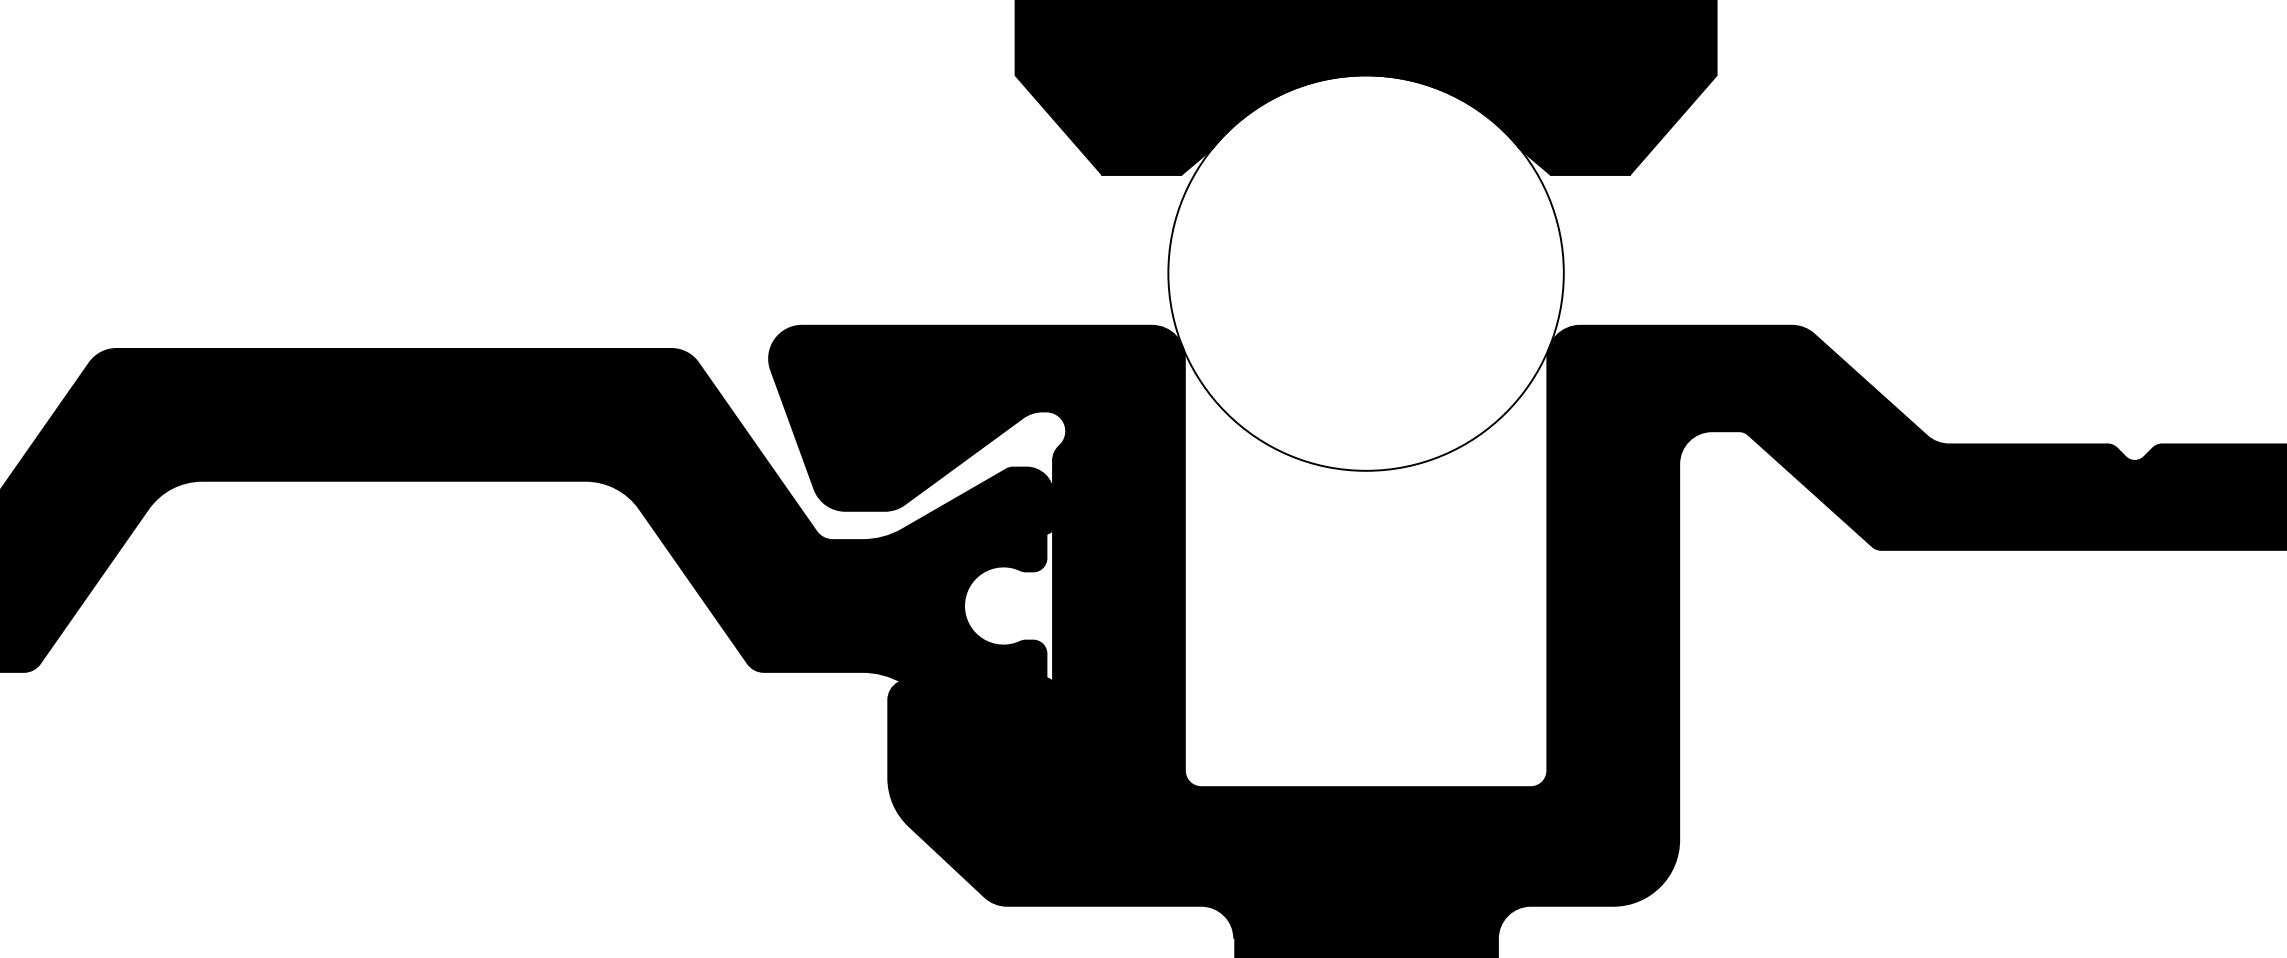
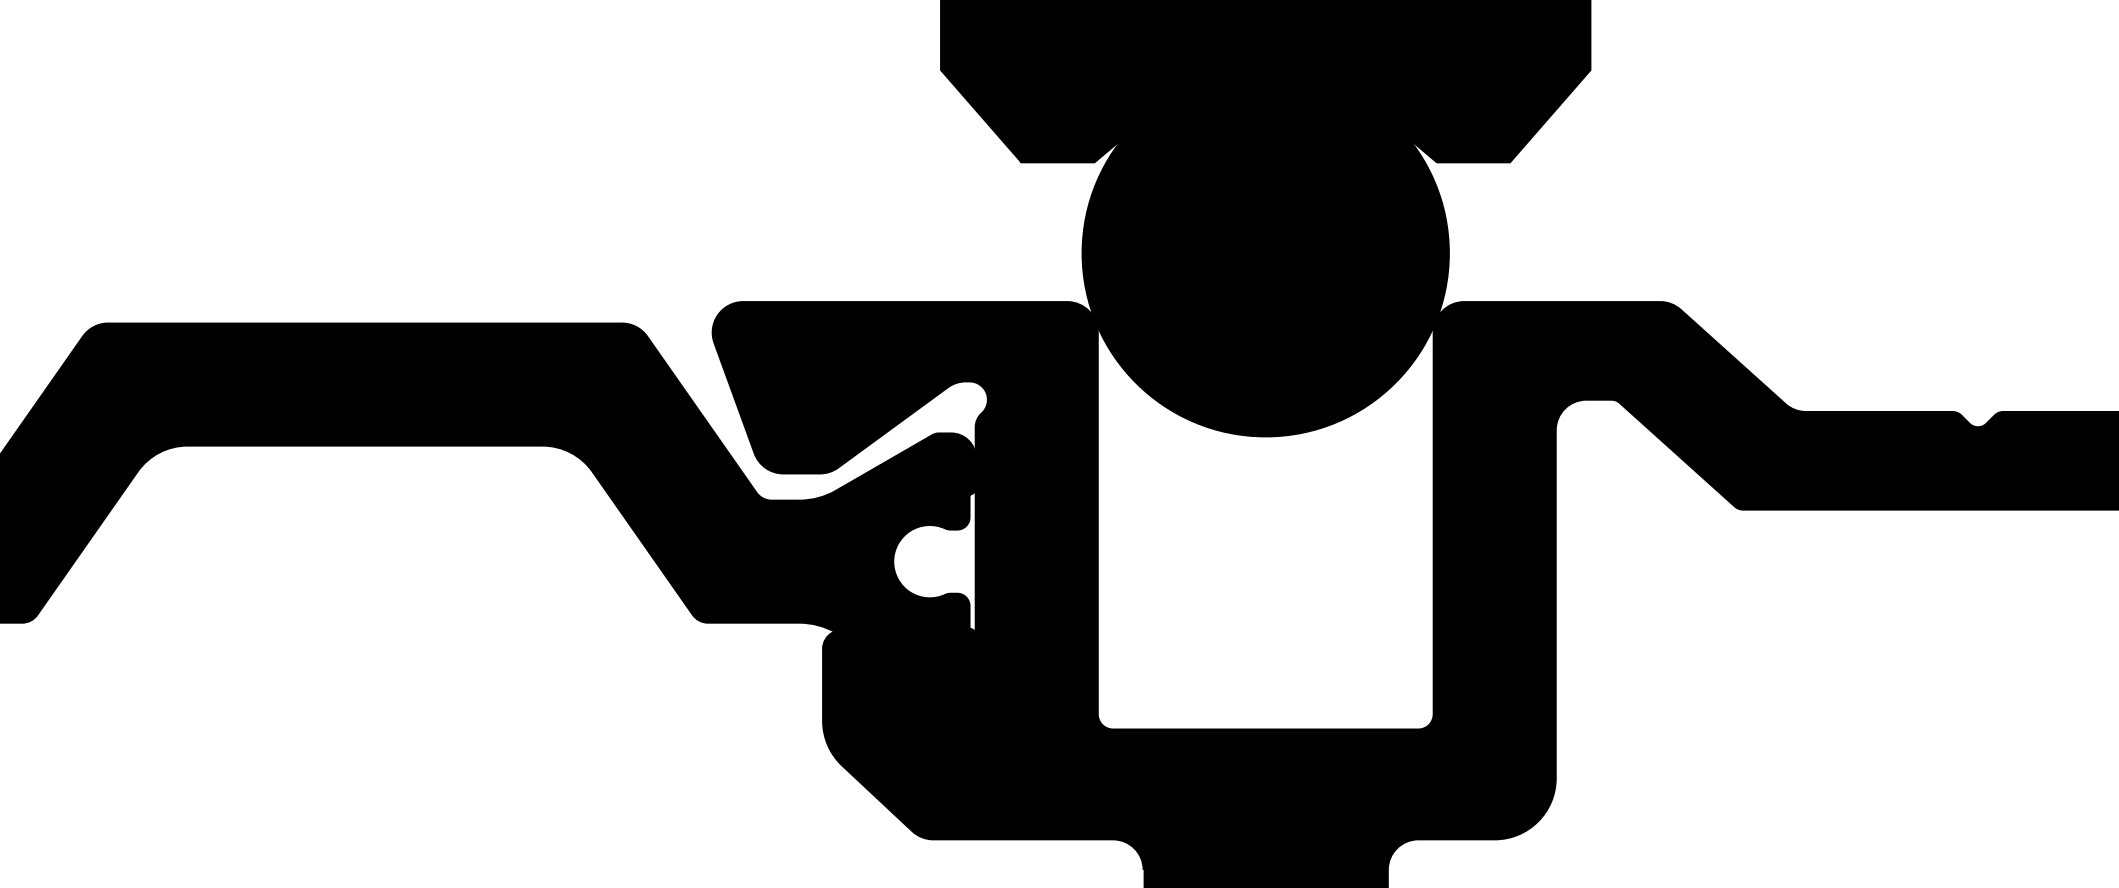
fill: (1365, 273) -> (1265, 253), added

